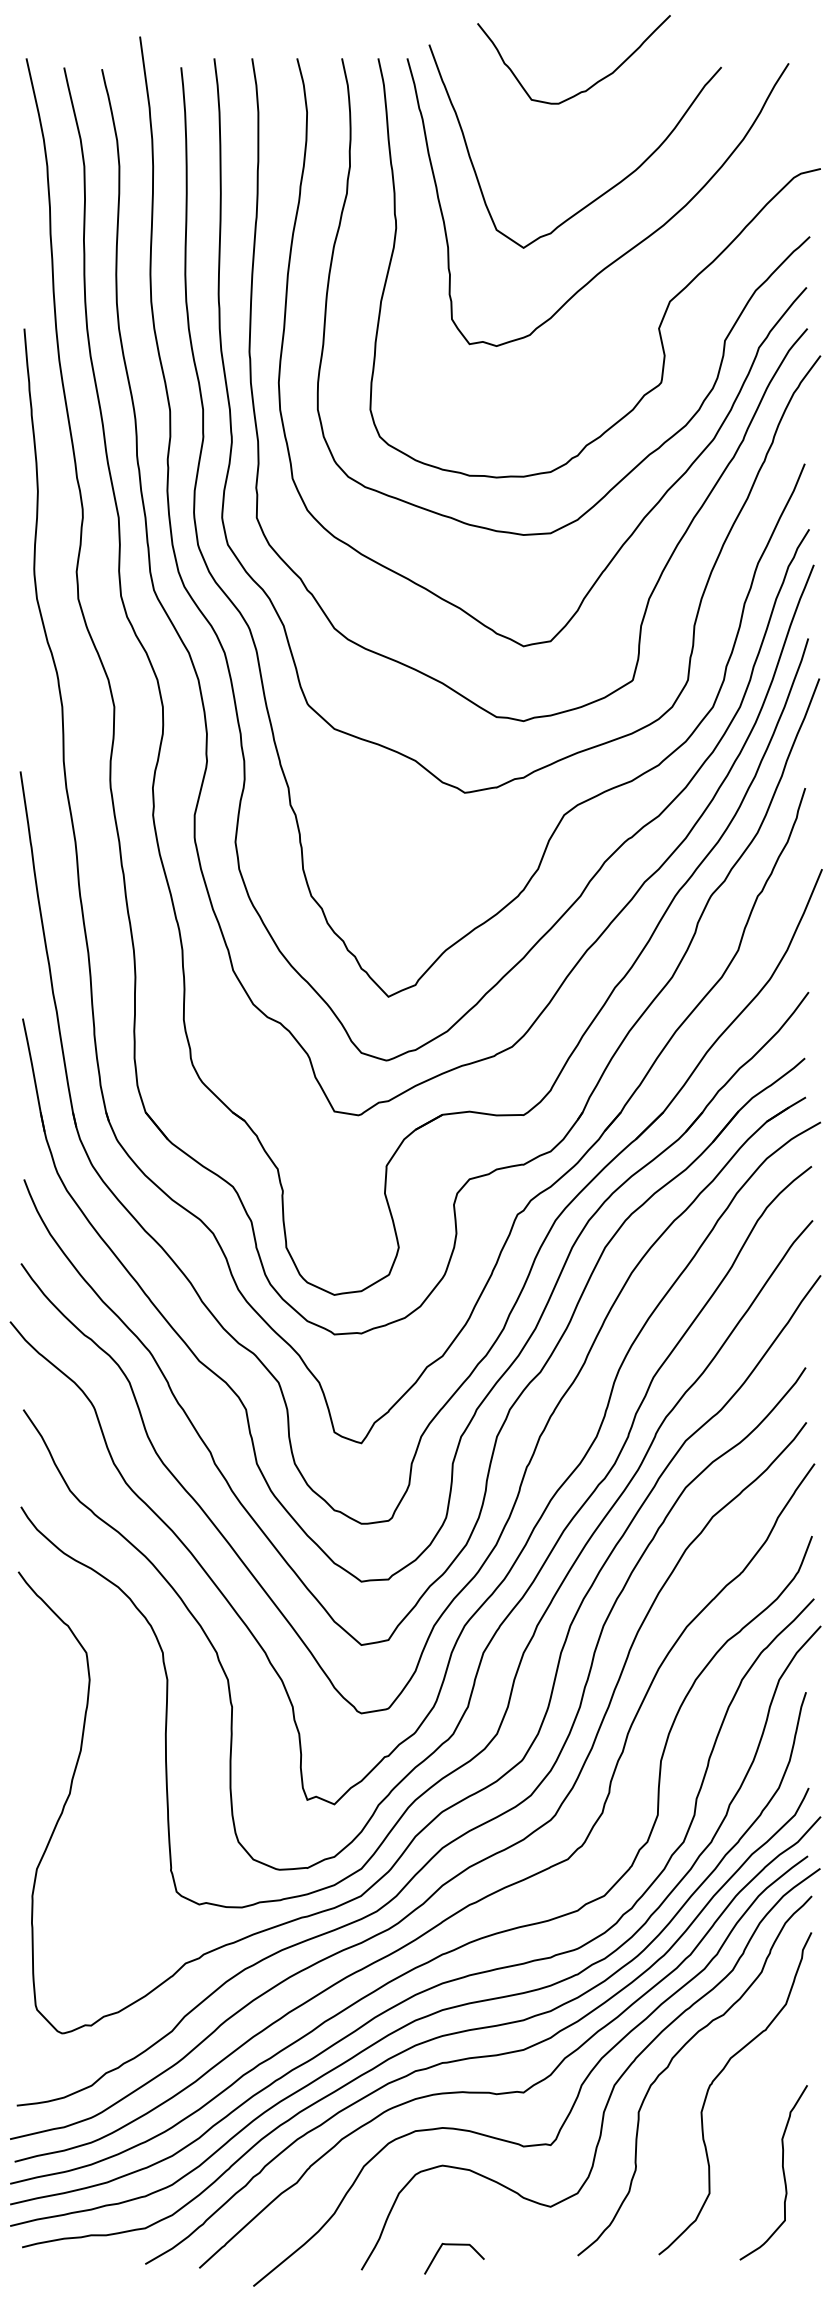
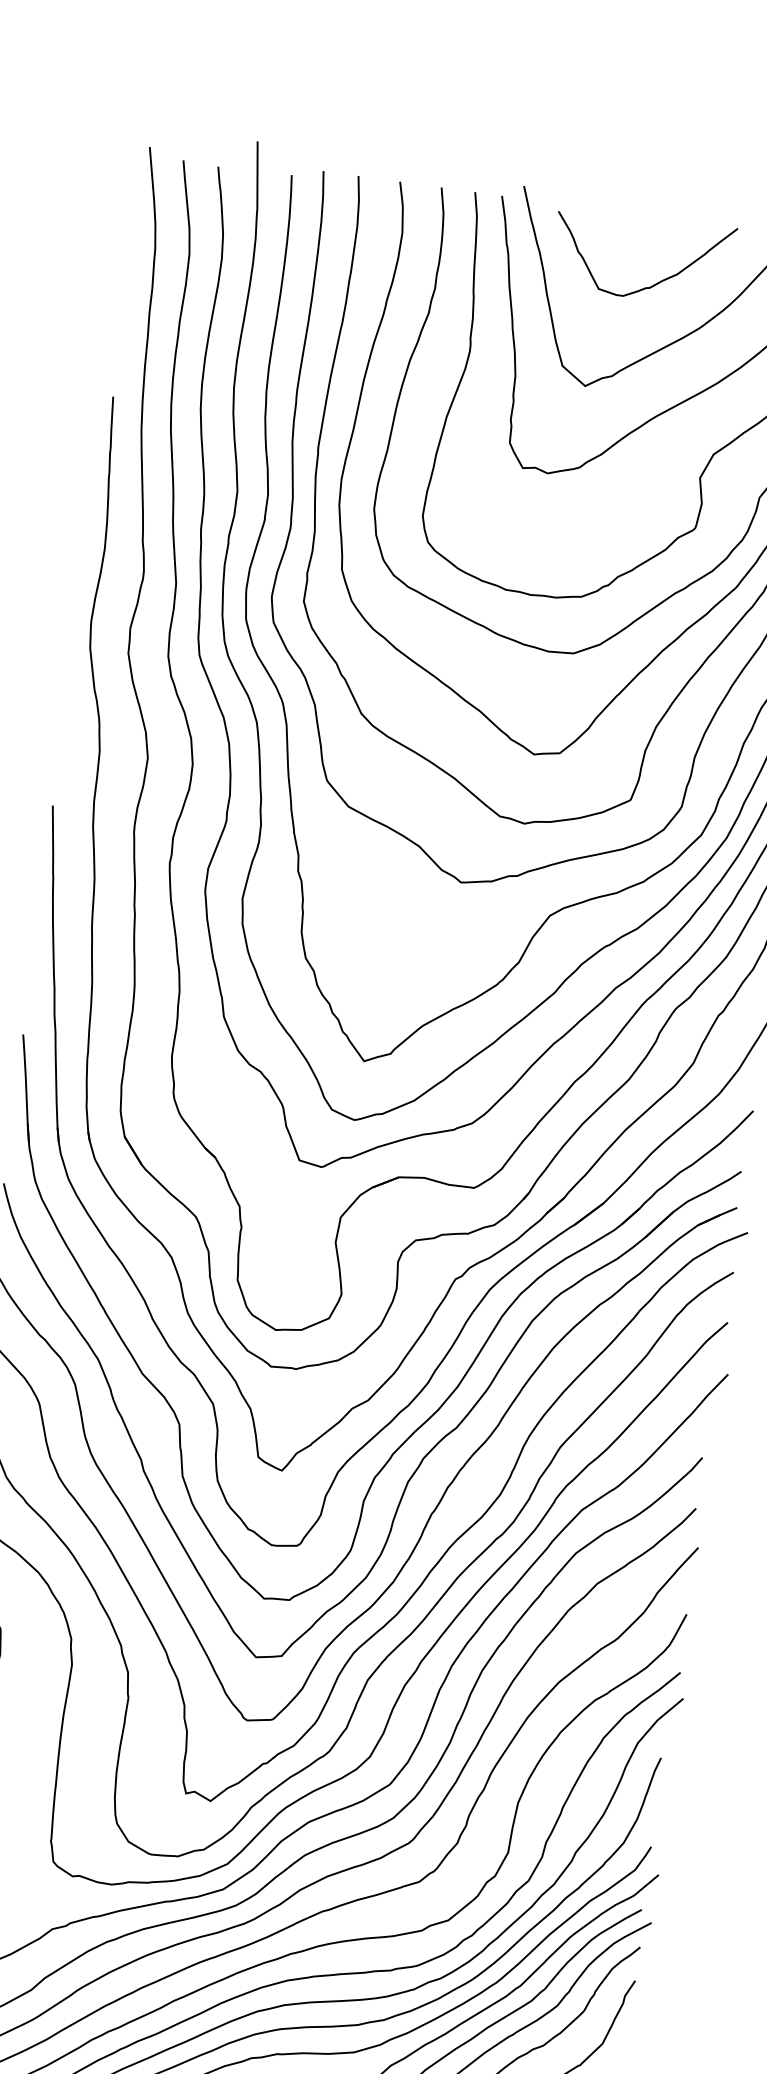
curve: (592, 84) -> (656, 282), moved

